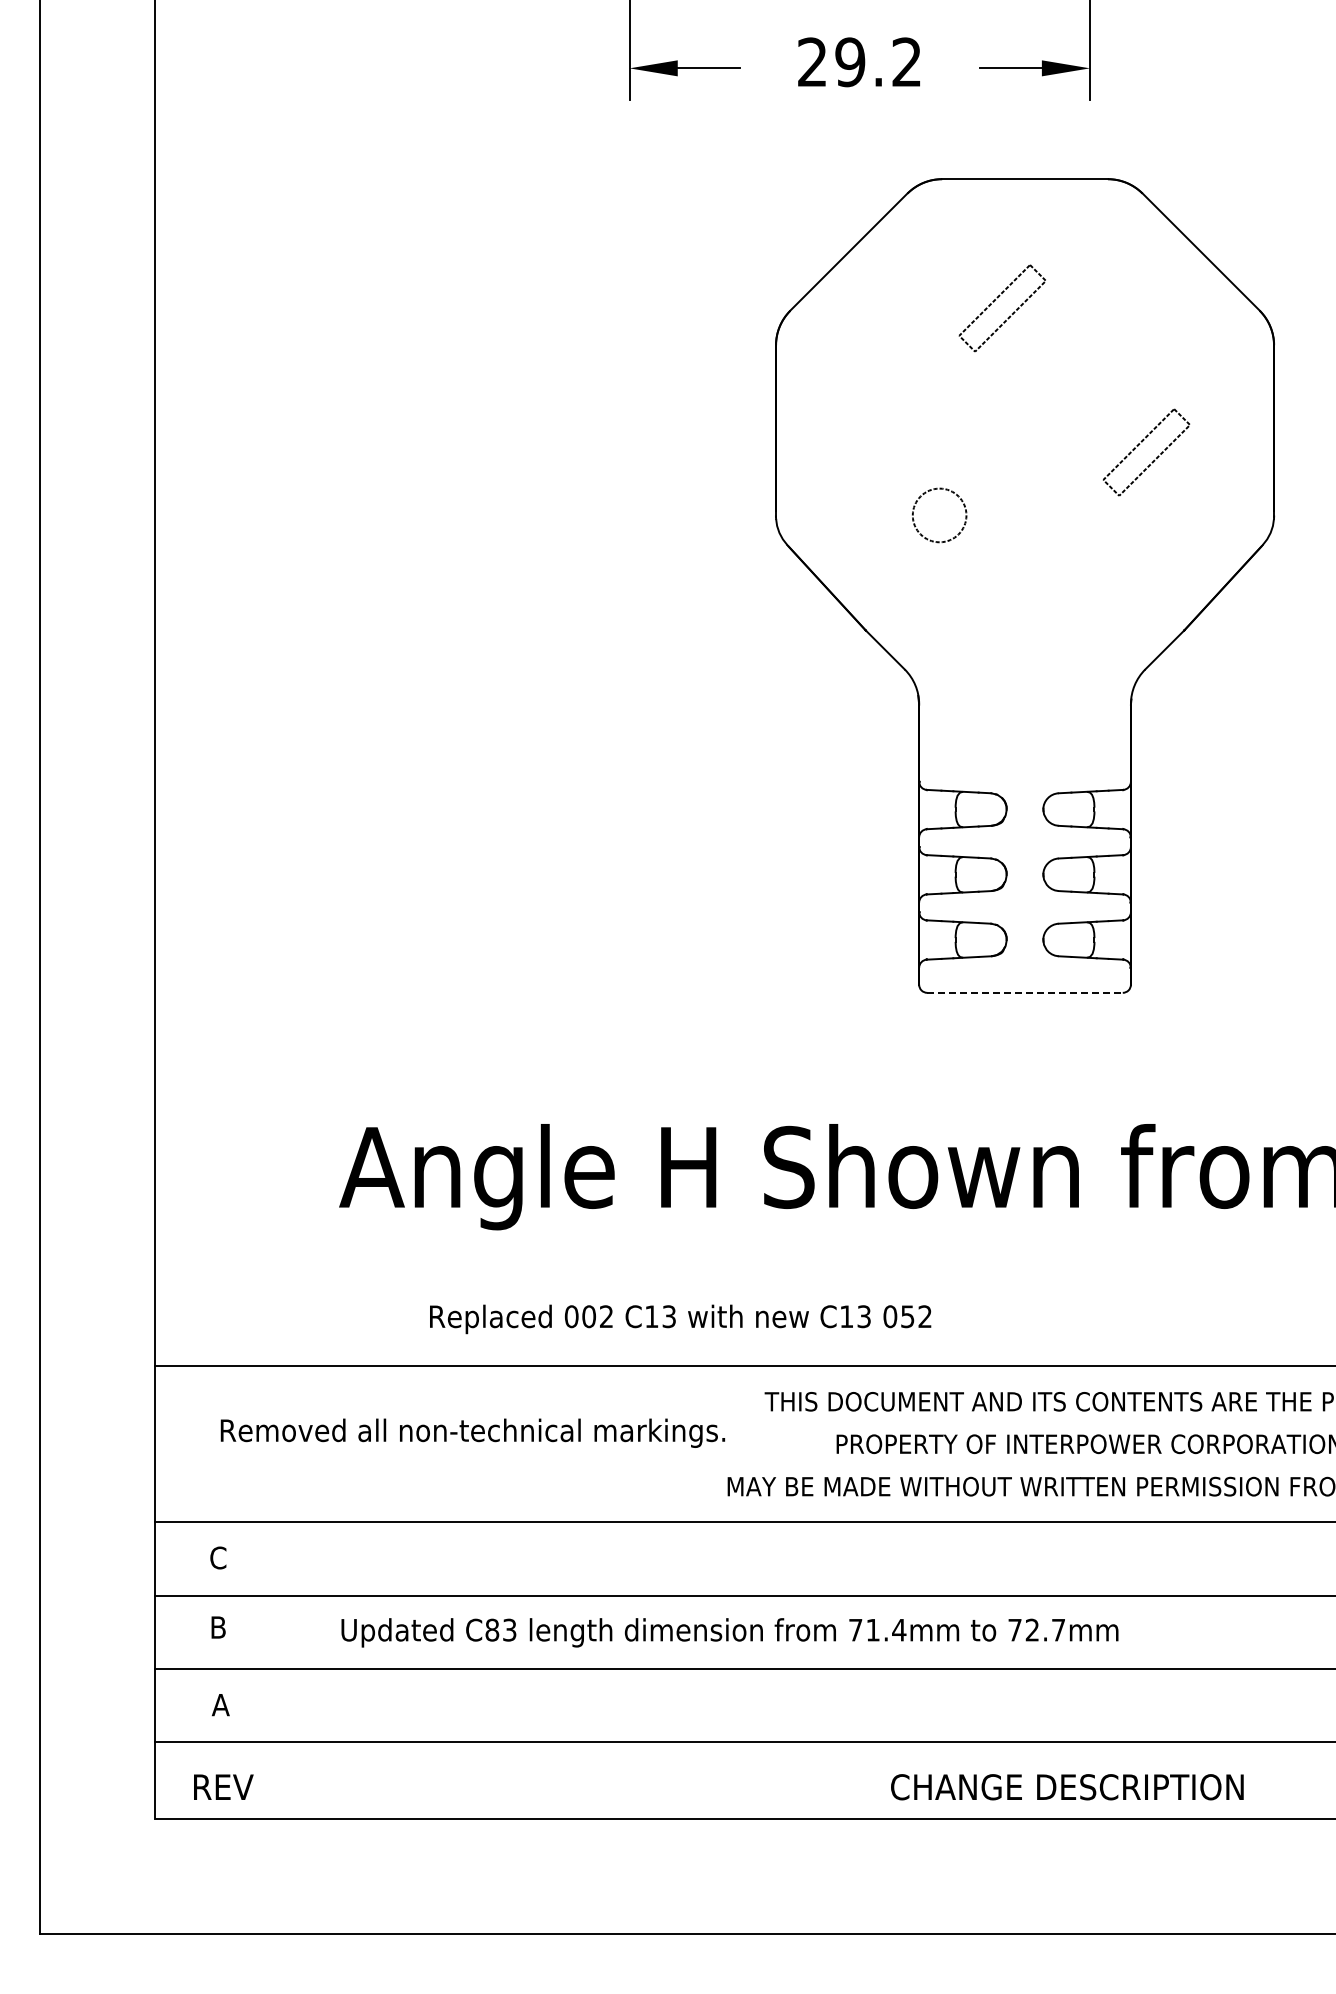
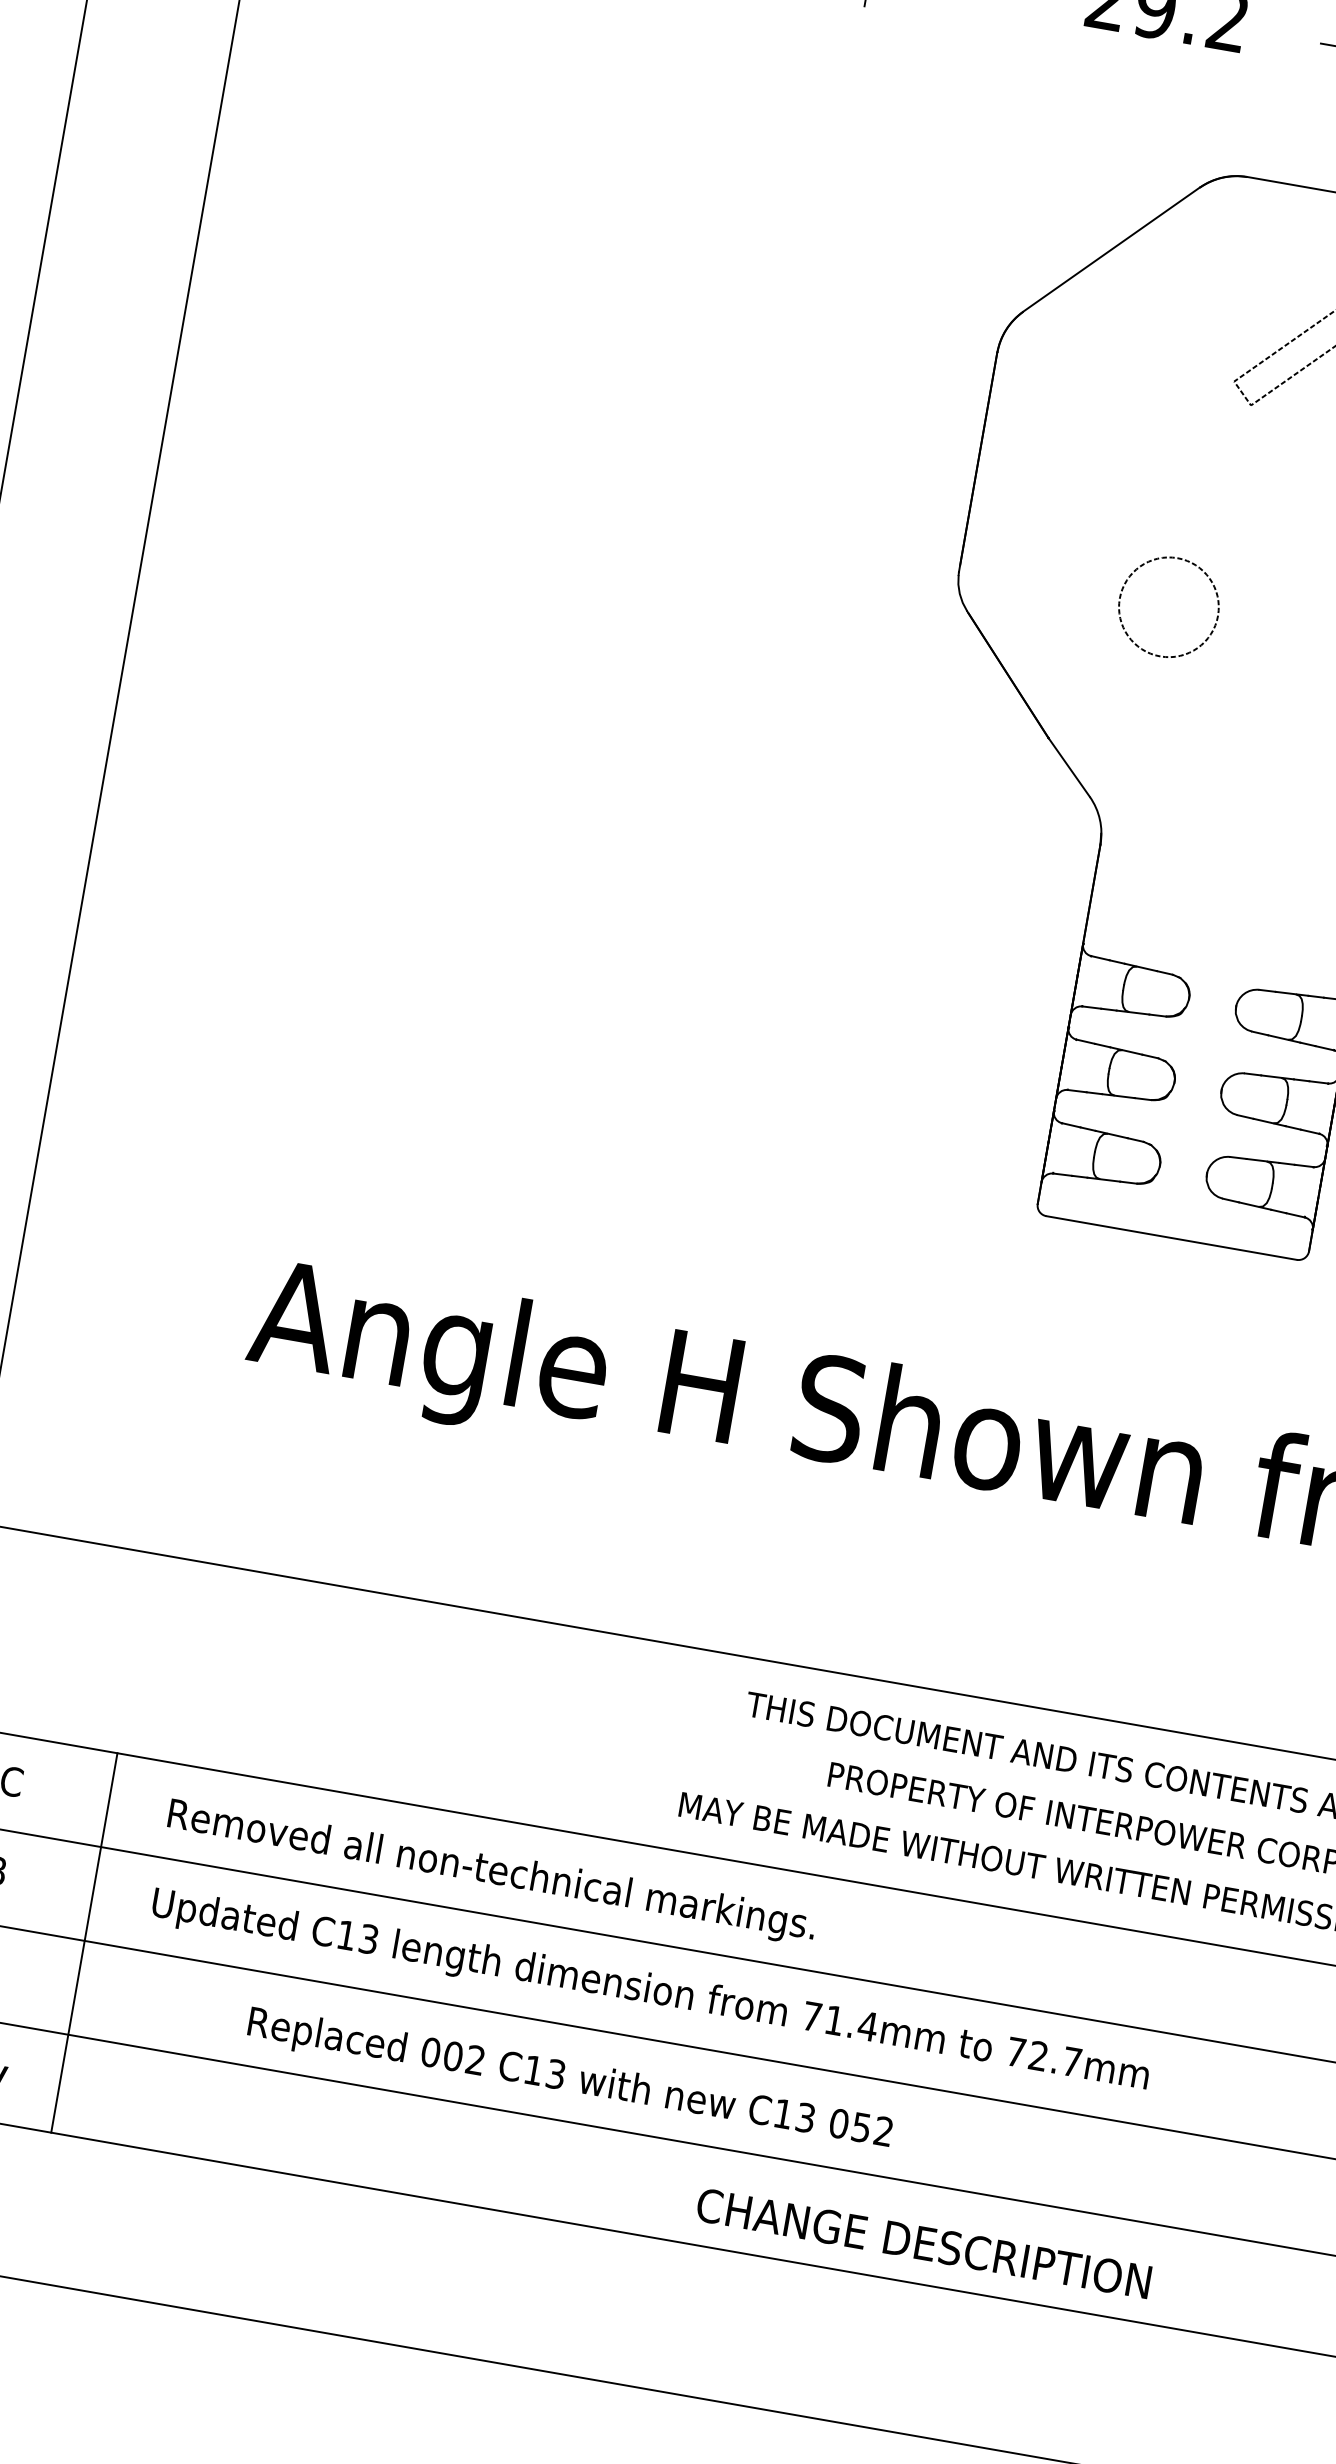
circle: (939, 515) -> (1168, 607), size x1.43
line: (1025, 992) -> (1172, 1237), dashed -> solid
text: (680, 1319) -> (569, 2080), moved
text: (472, 1432) -> (491, 1871), moved
text: (492, 1629) -> (346, 1934), C83 -> C13
line: (294, 1670) -> (84, 1942), added
text: (1067, 1787) -> (924, 2243), moved

